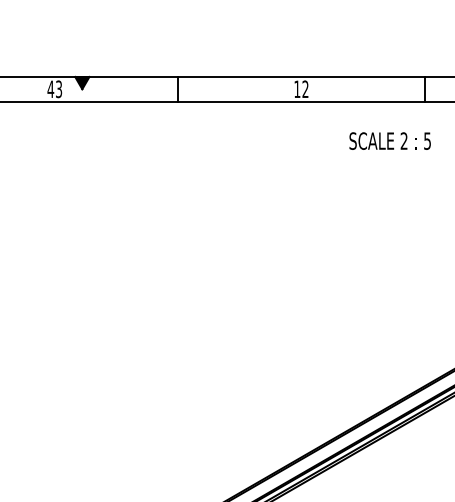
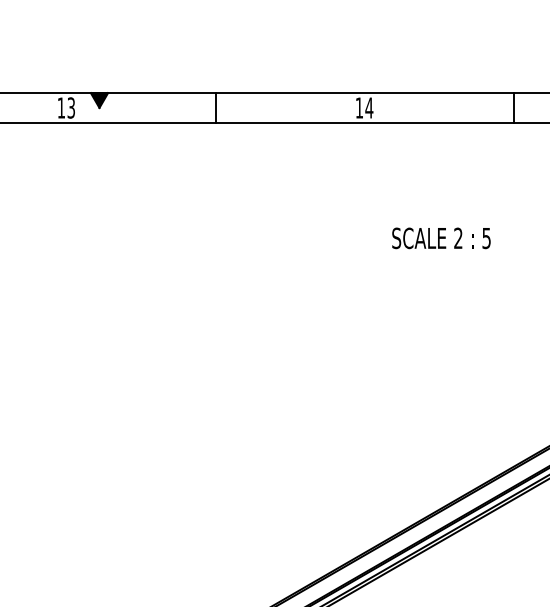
text: (50, 88) -> (61, 107), 43 -> 13
text: (305, 88) -> (369, 107), 12 -> 14
text: (389, 140) -> (440, 237), moved

